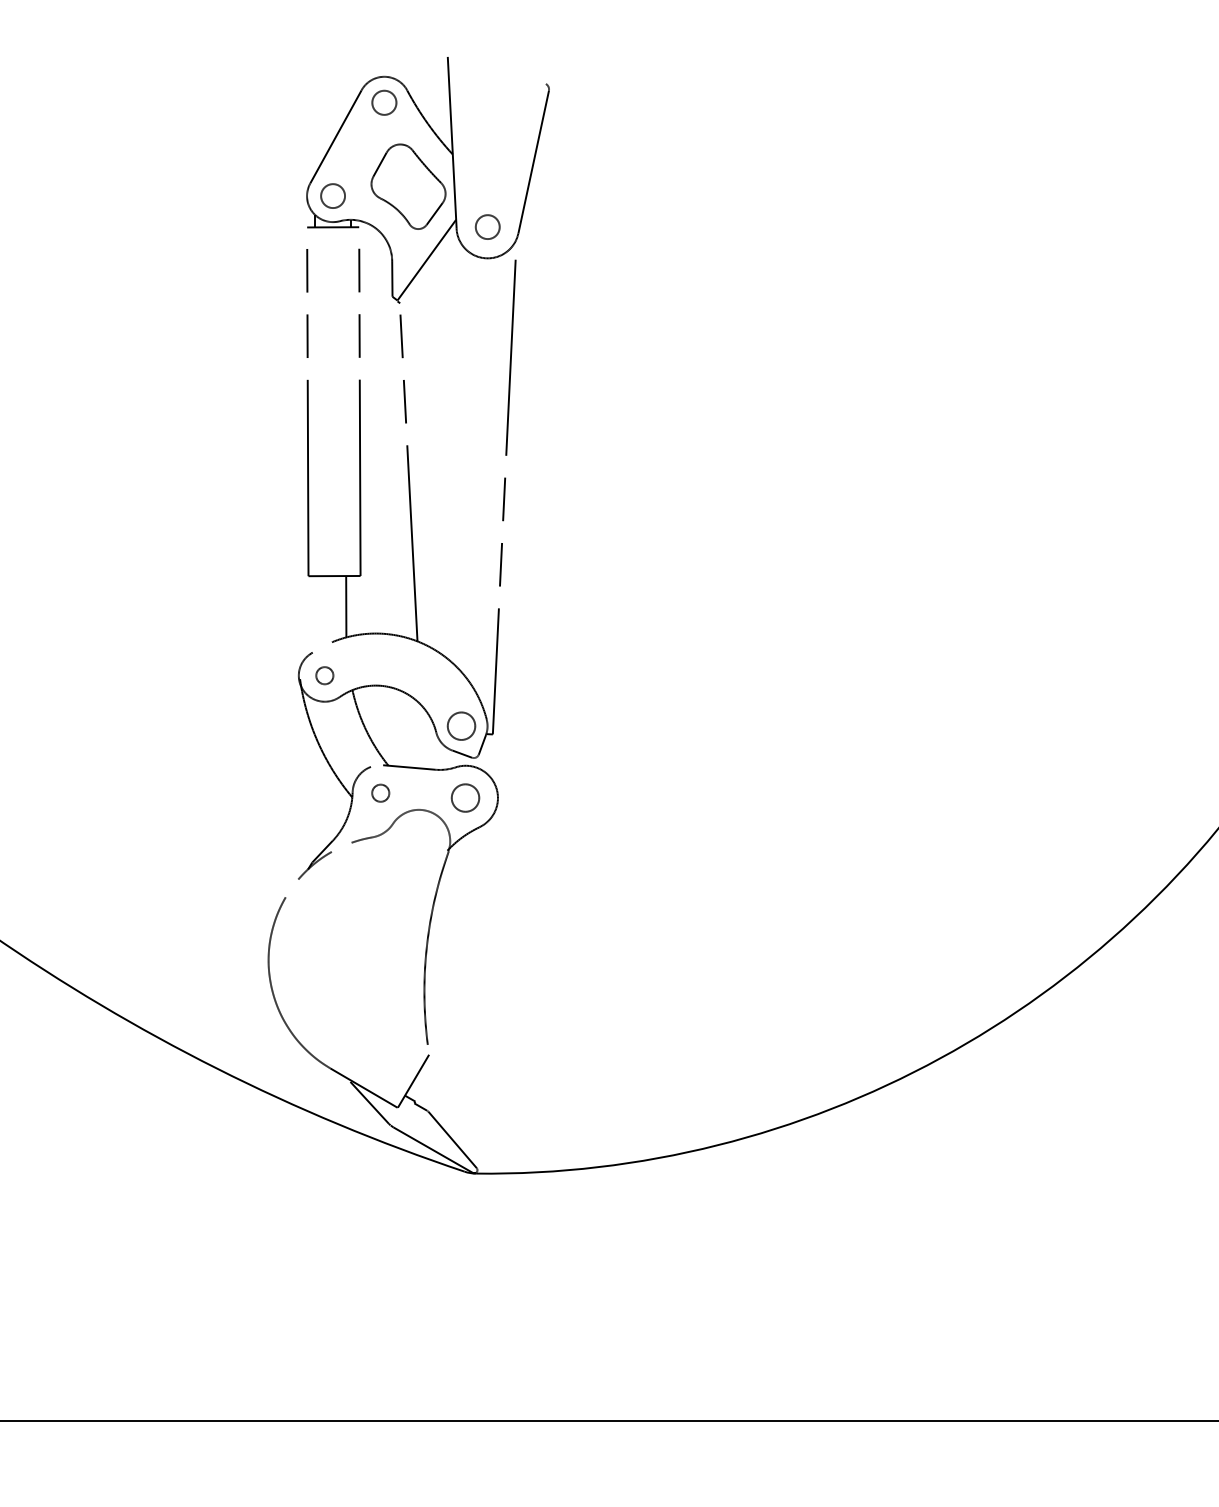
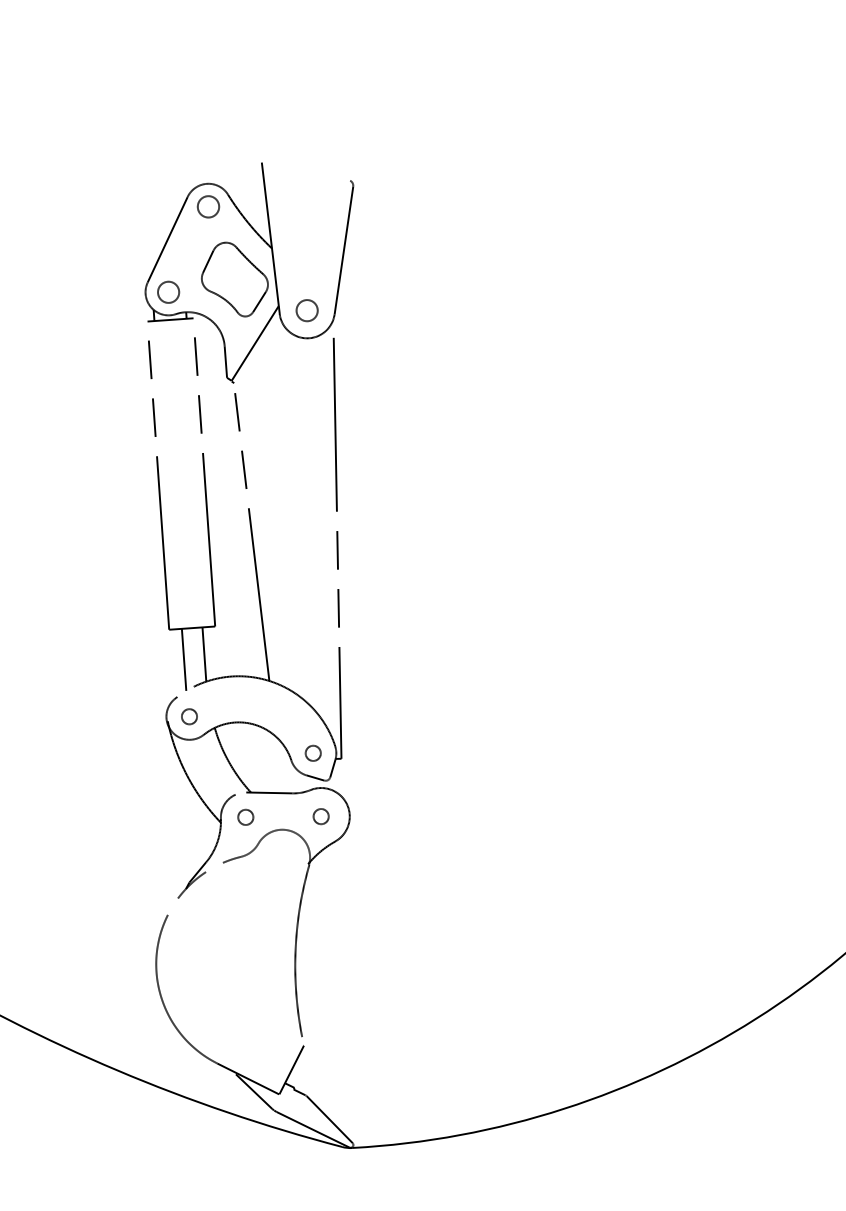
line: (322, 611) -> (183, 660), added
circle: (461, 725) -> (313, 752), size x0.62
circle: (465, 797) -> (320, 816), size x0.62

